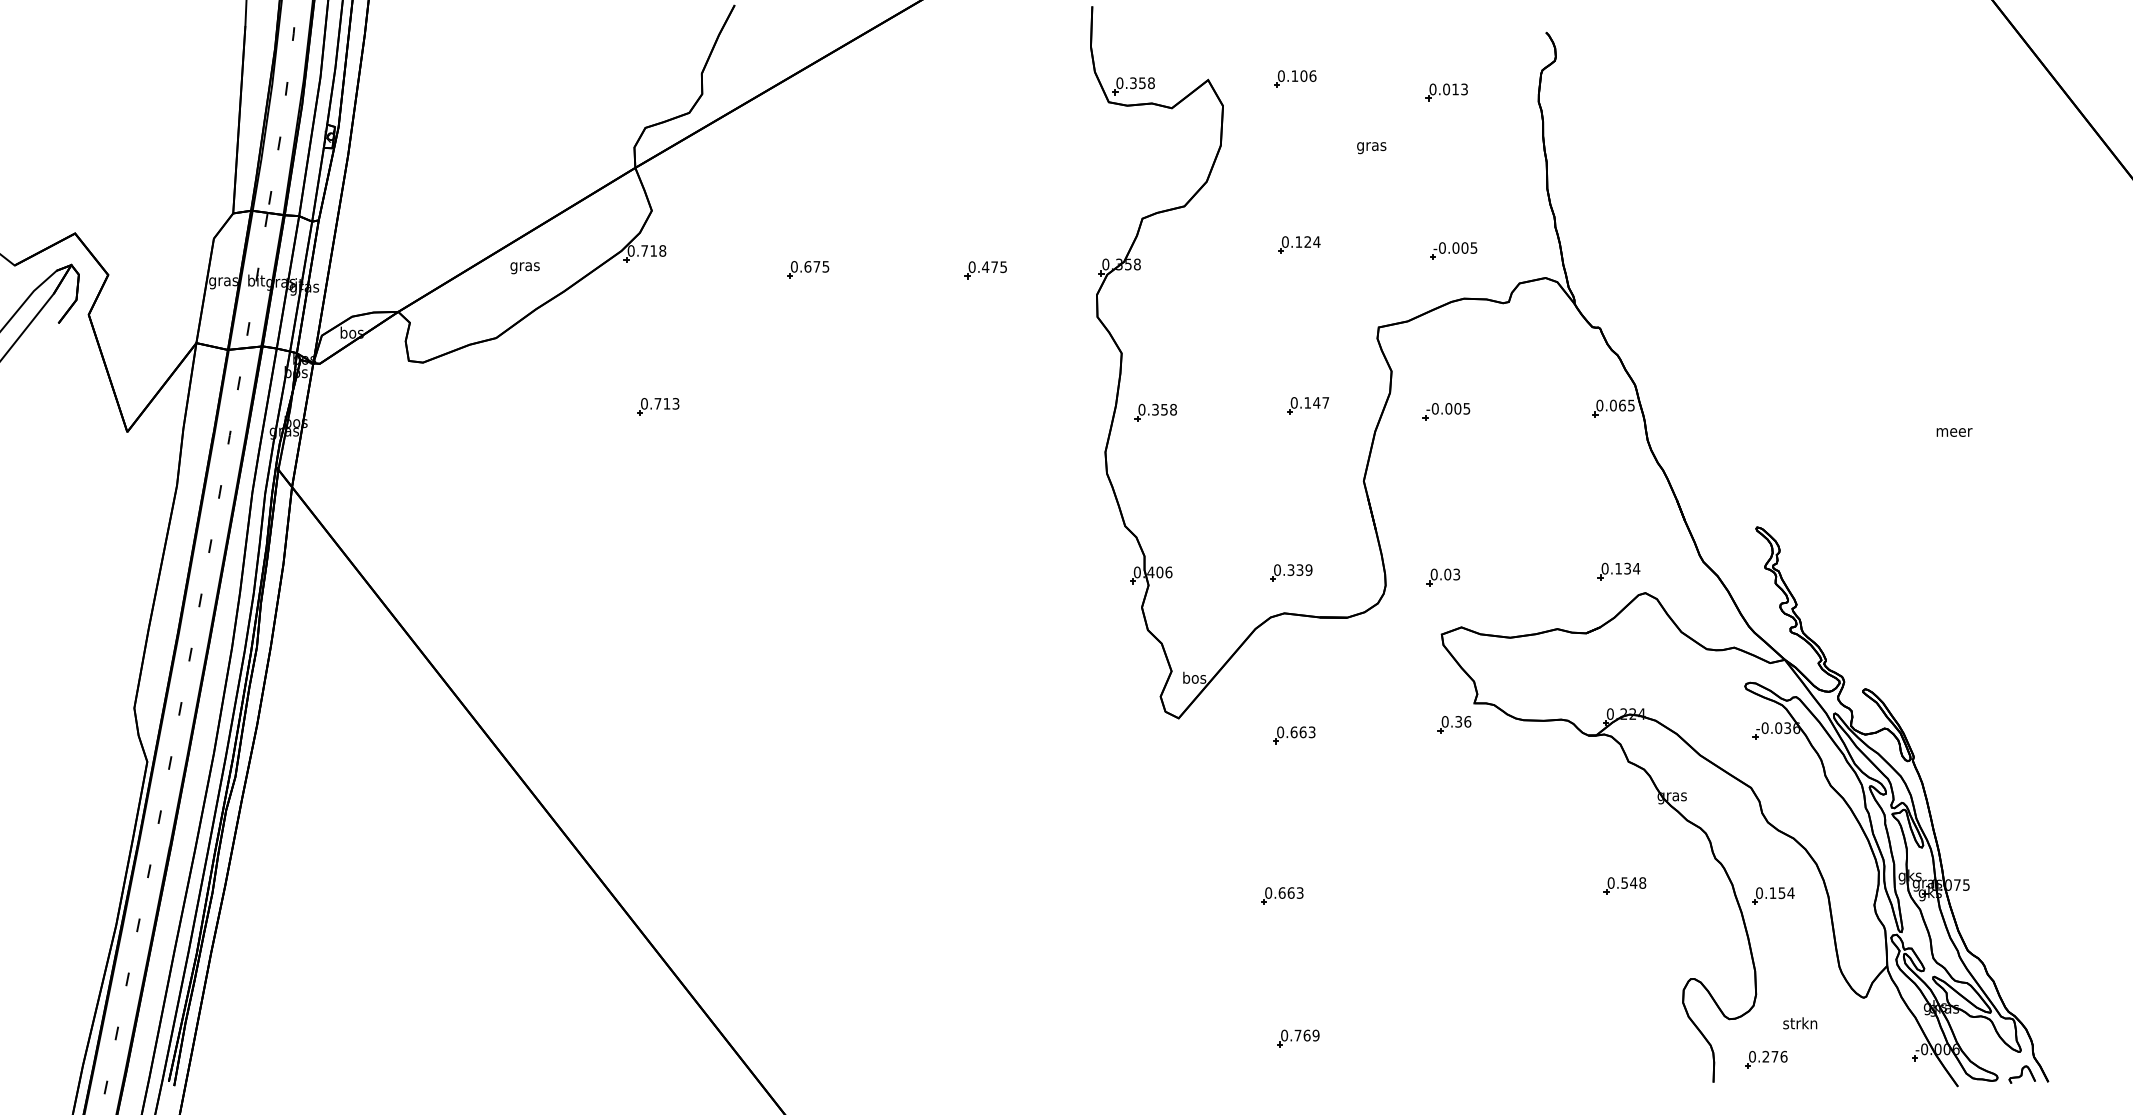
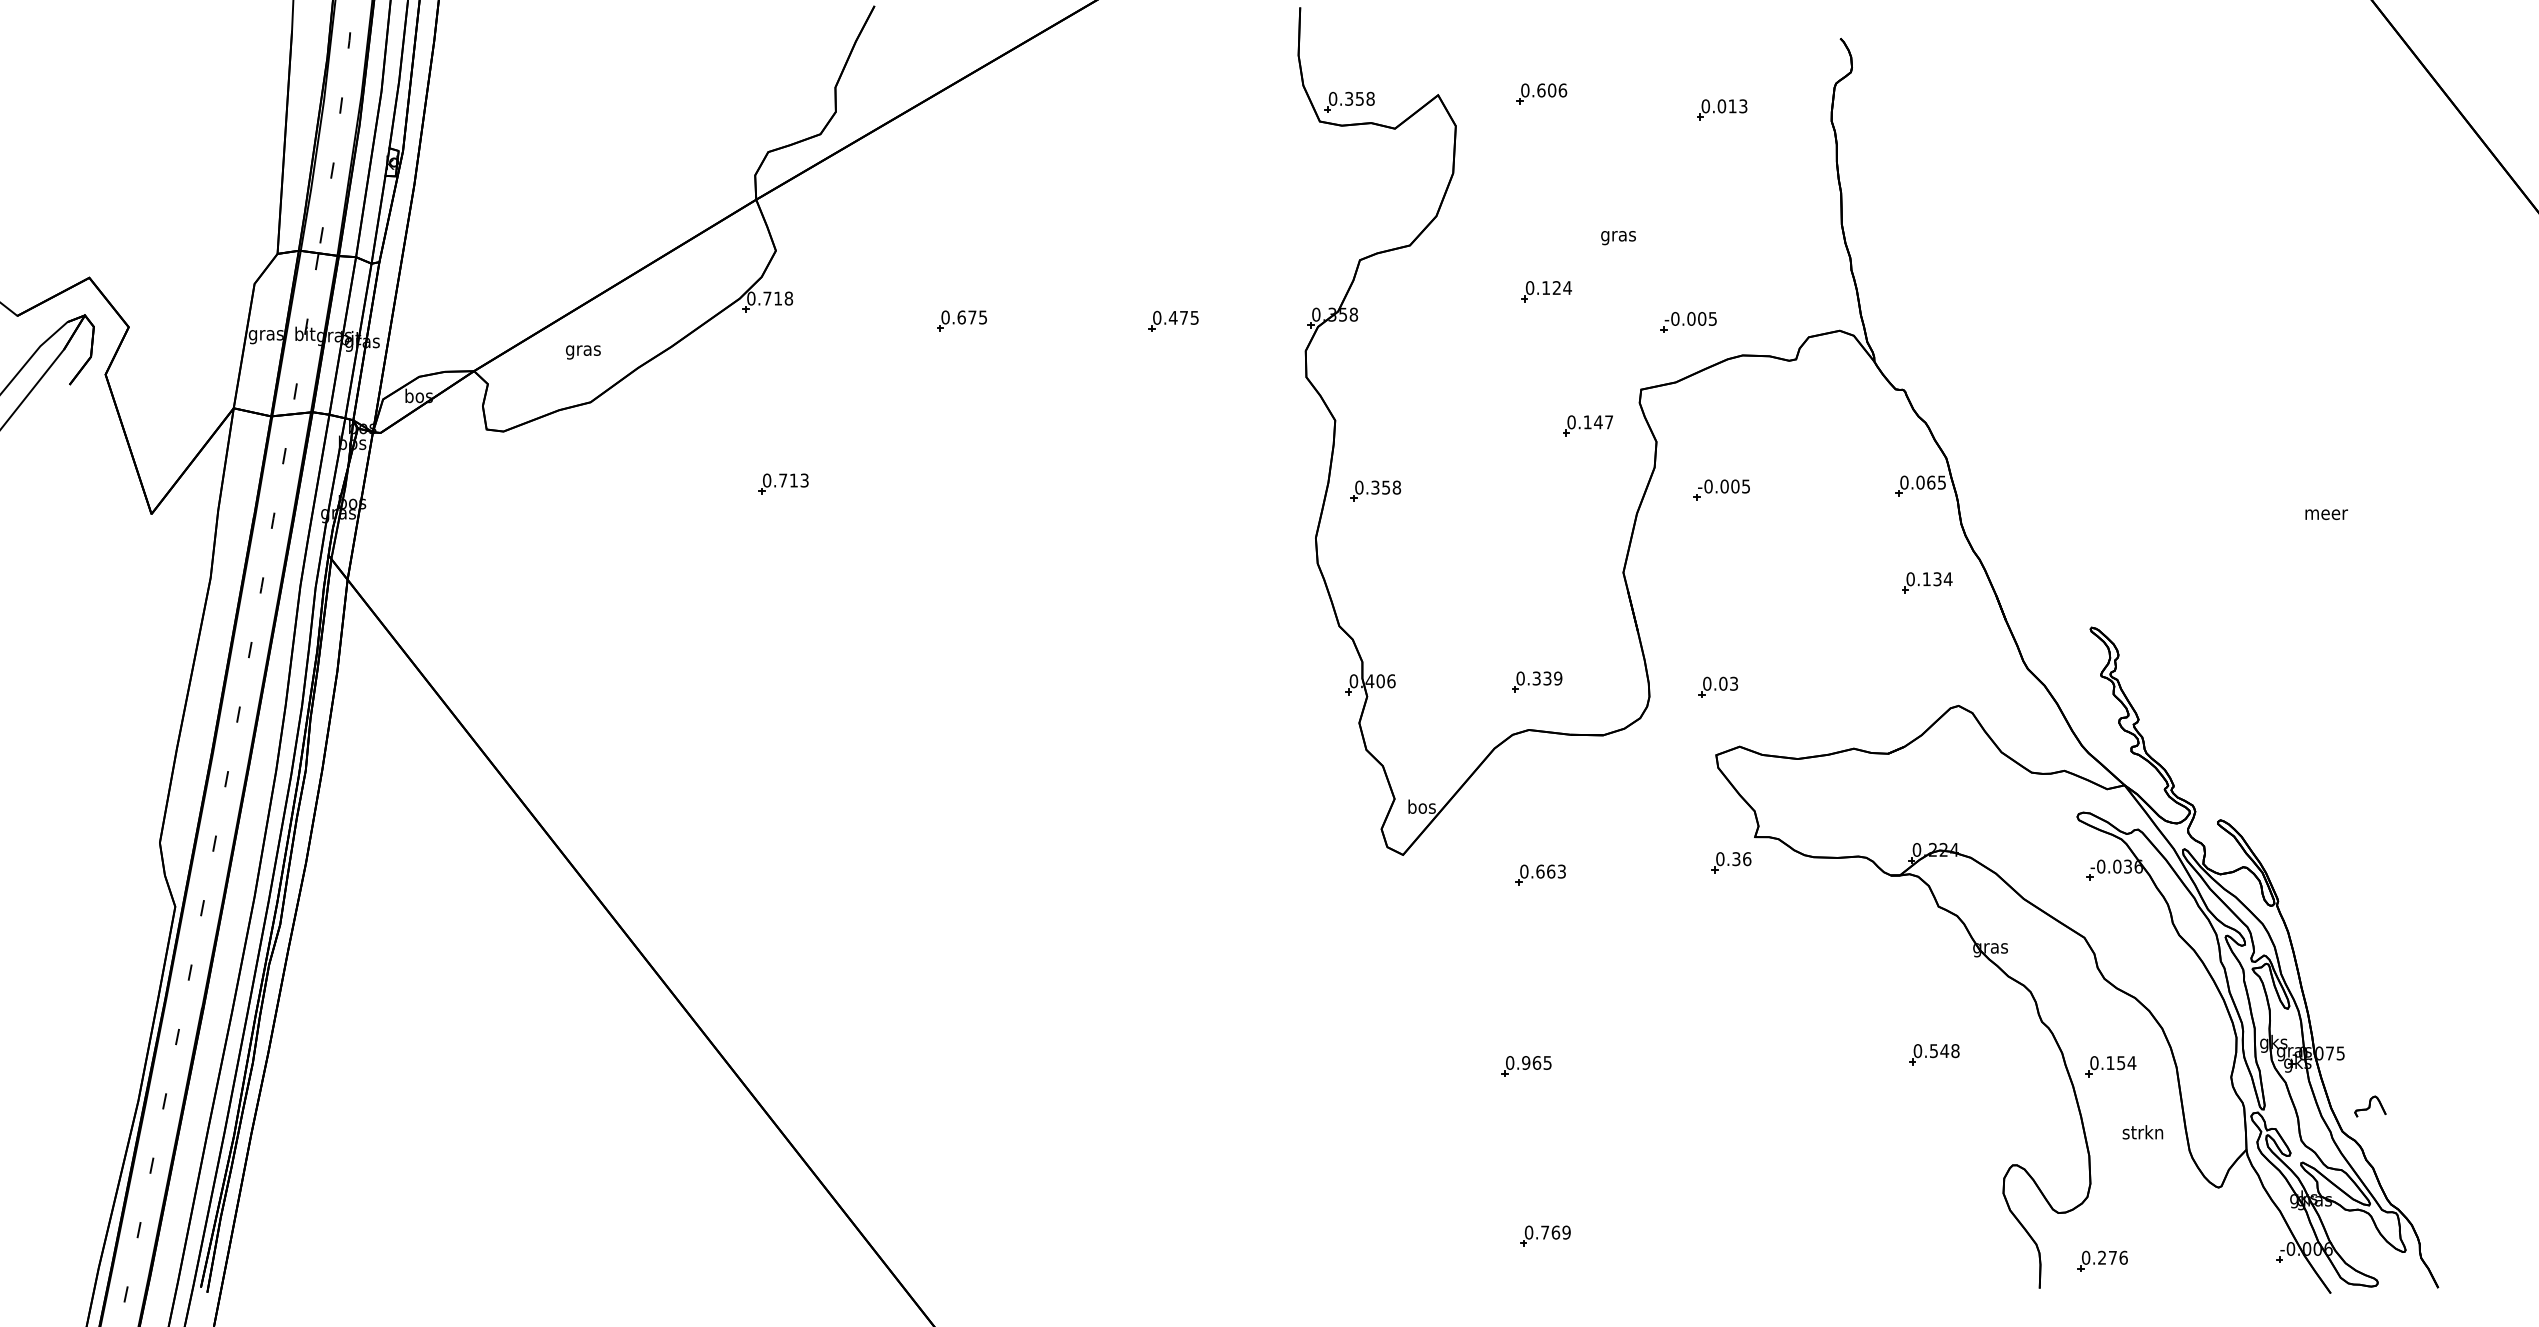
text: (1294, 75) -> (1540, 89), 0.106 -> 0.606
text: (1371, 148) -> (1618, 238), moved
part: (1453, 250) -> (1688, 321), moved
text: (524, 268) -> (582, 352), moved
part: (1308, 405) -> (1588, 425), moved
part: (1618, 571) -> (1926, 582), moved
text: (1290, 892) -> (1536, 1062), 0.663 -> 0.965
text: (1800, 1023) -> (2143, 1132), moved
part: (2021, 1074) -> (2369, 1106), moved

